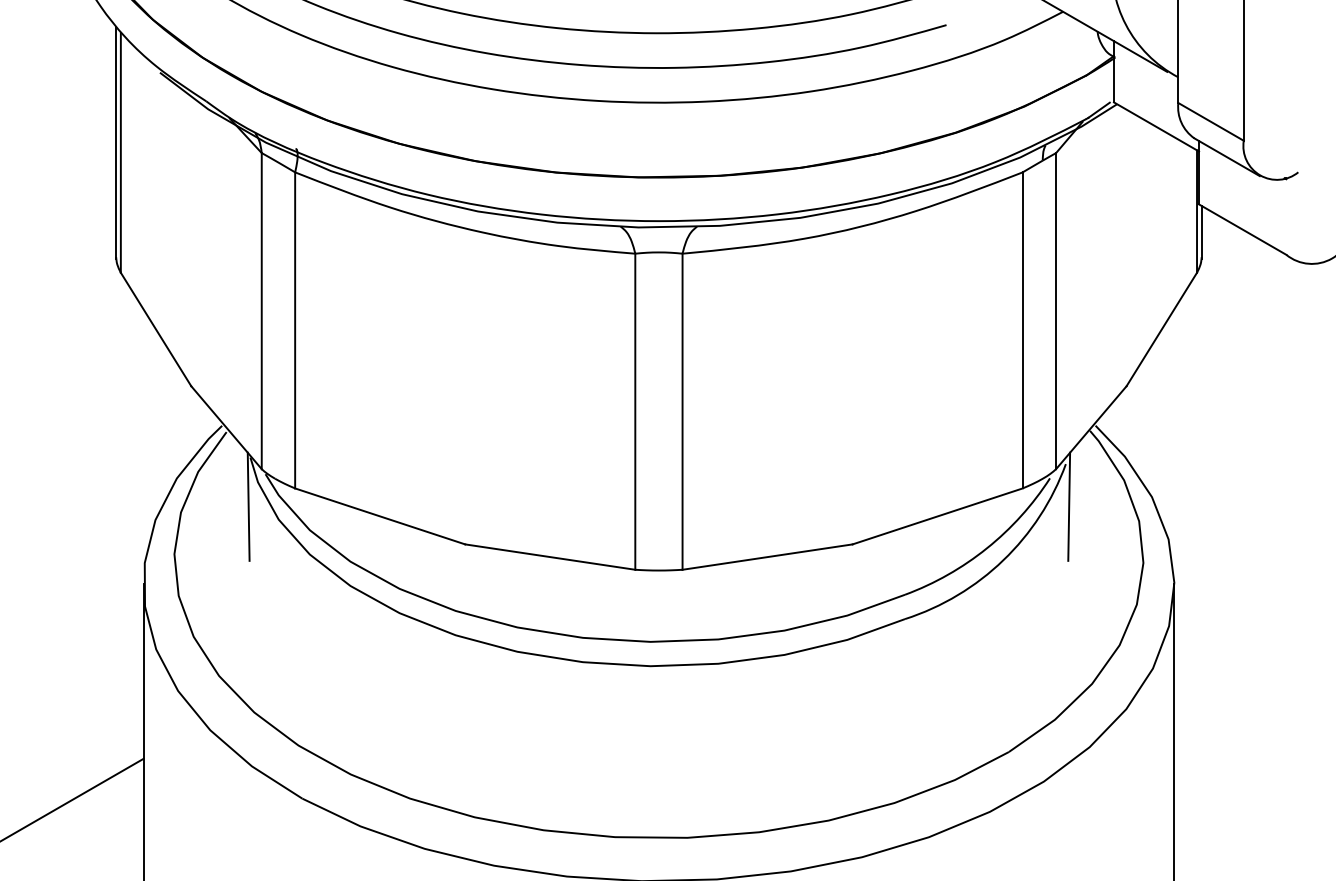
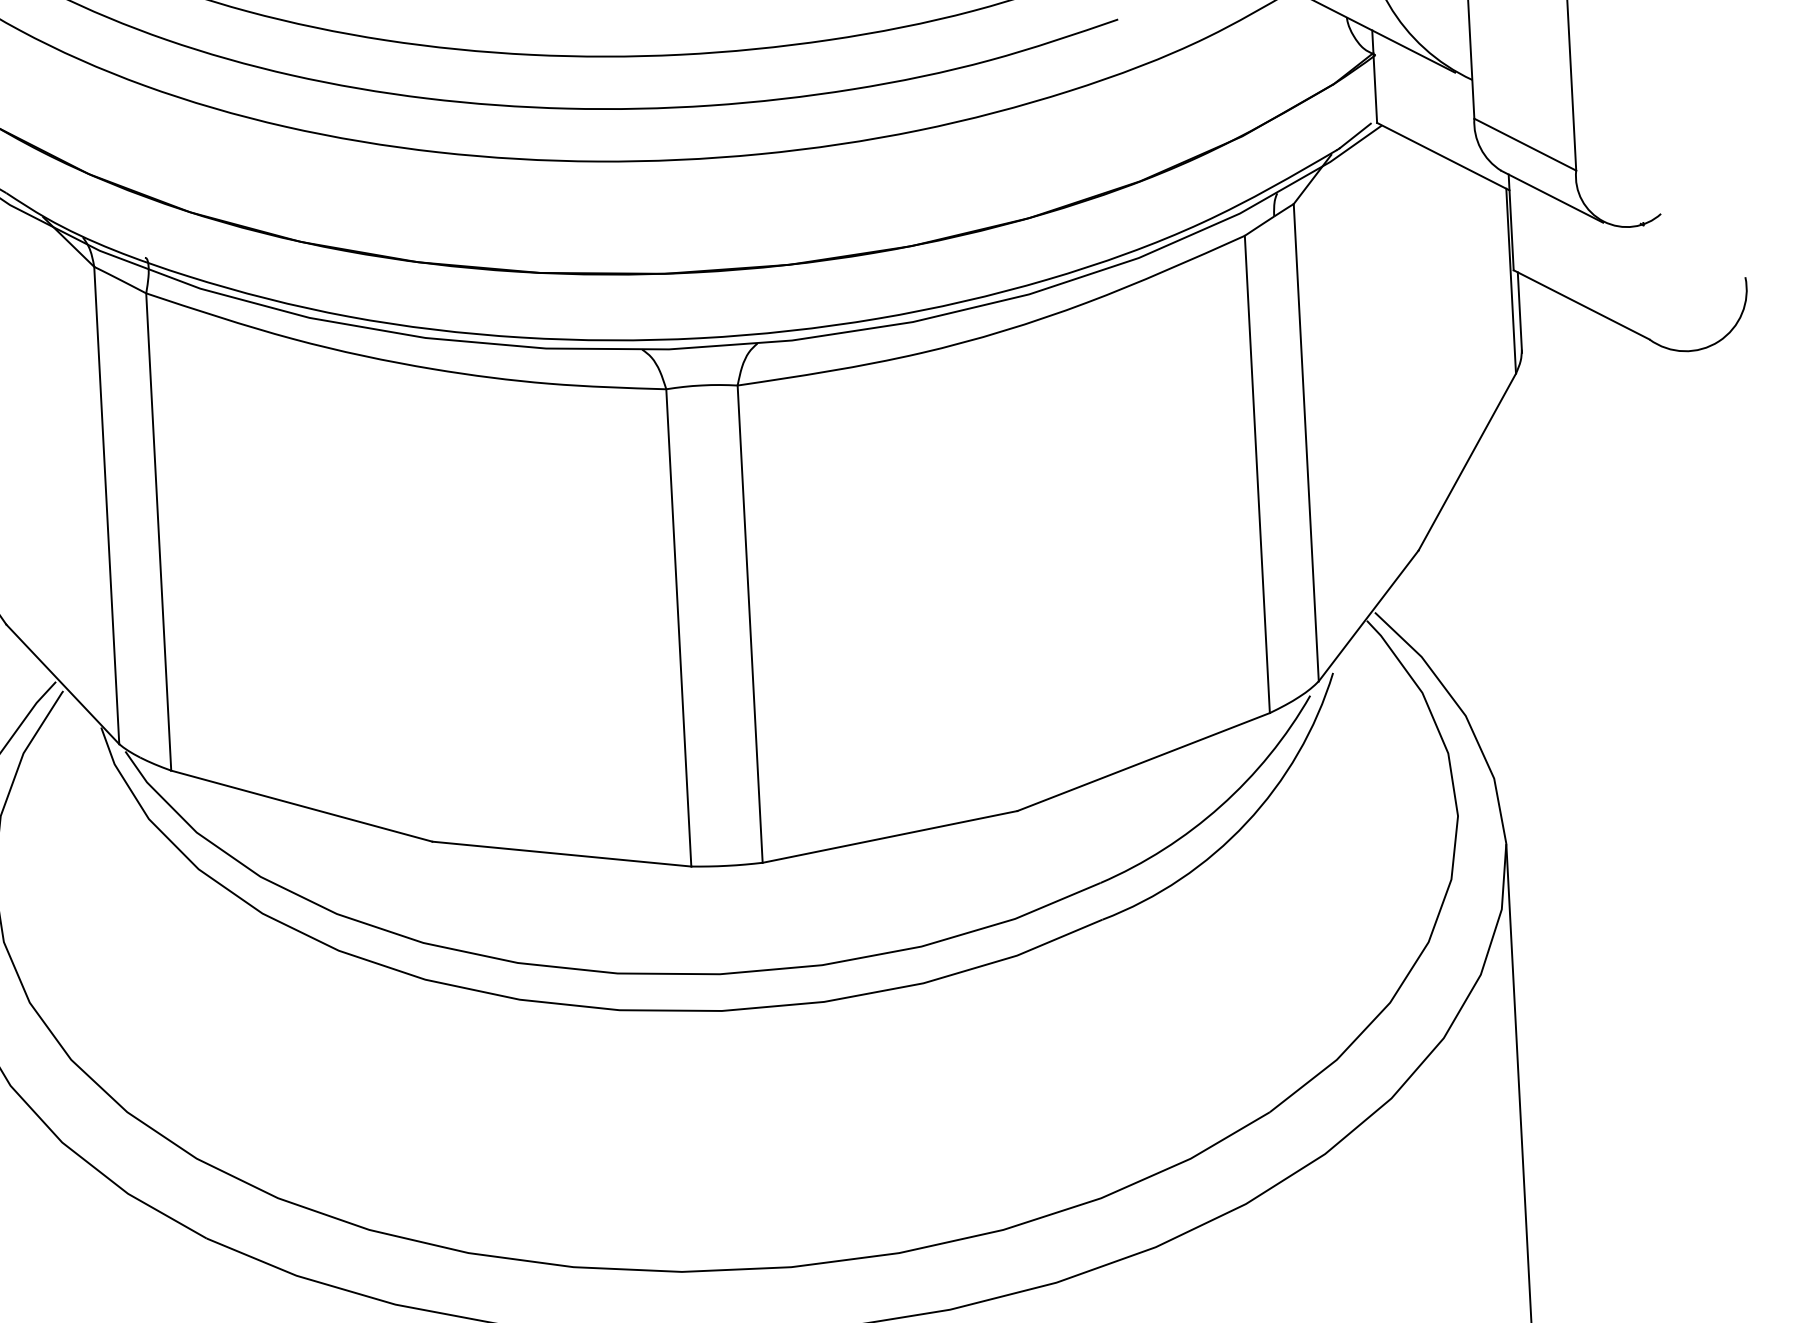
line: (248, 506) -> (102, 801), removed
line: (1069, 506) -> (1341, 736), removed

